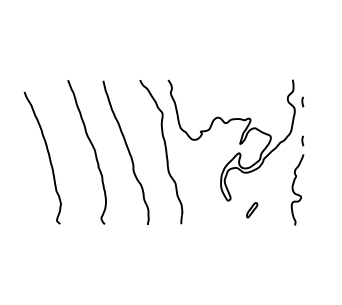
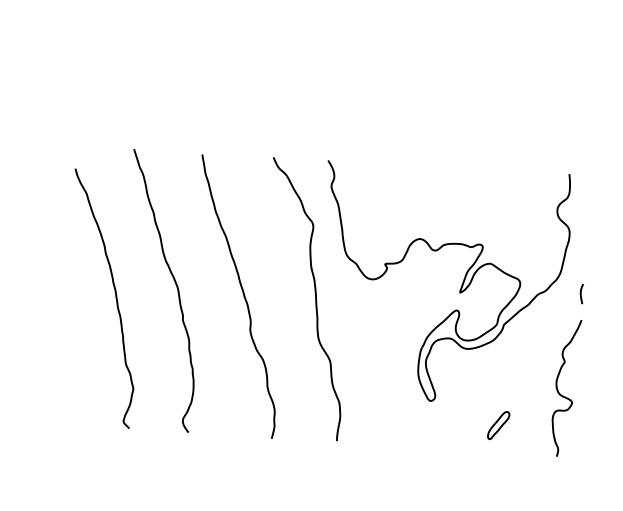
curve: (302, 101) -> (585, 217), removed
curve: (48, 157) -> (114, 298), moved
part: (252, 210) -> (499, 426), moved

